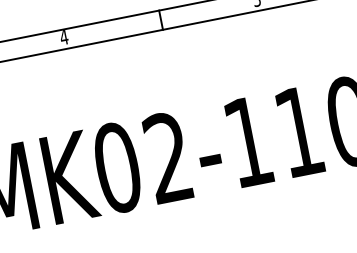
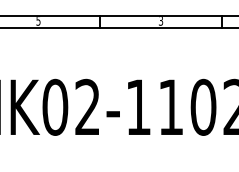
text: (64, 38) -> (38, 21), 4 -> 5

